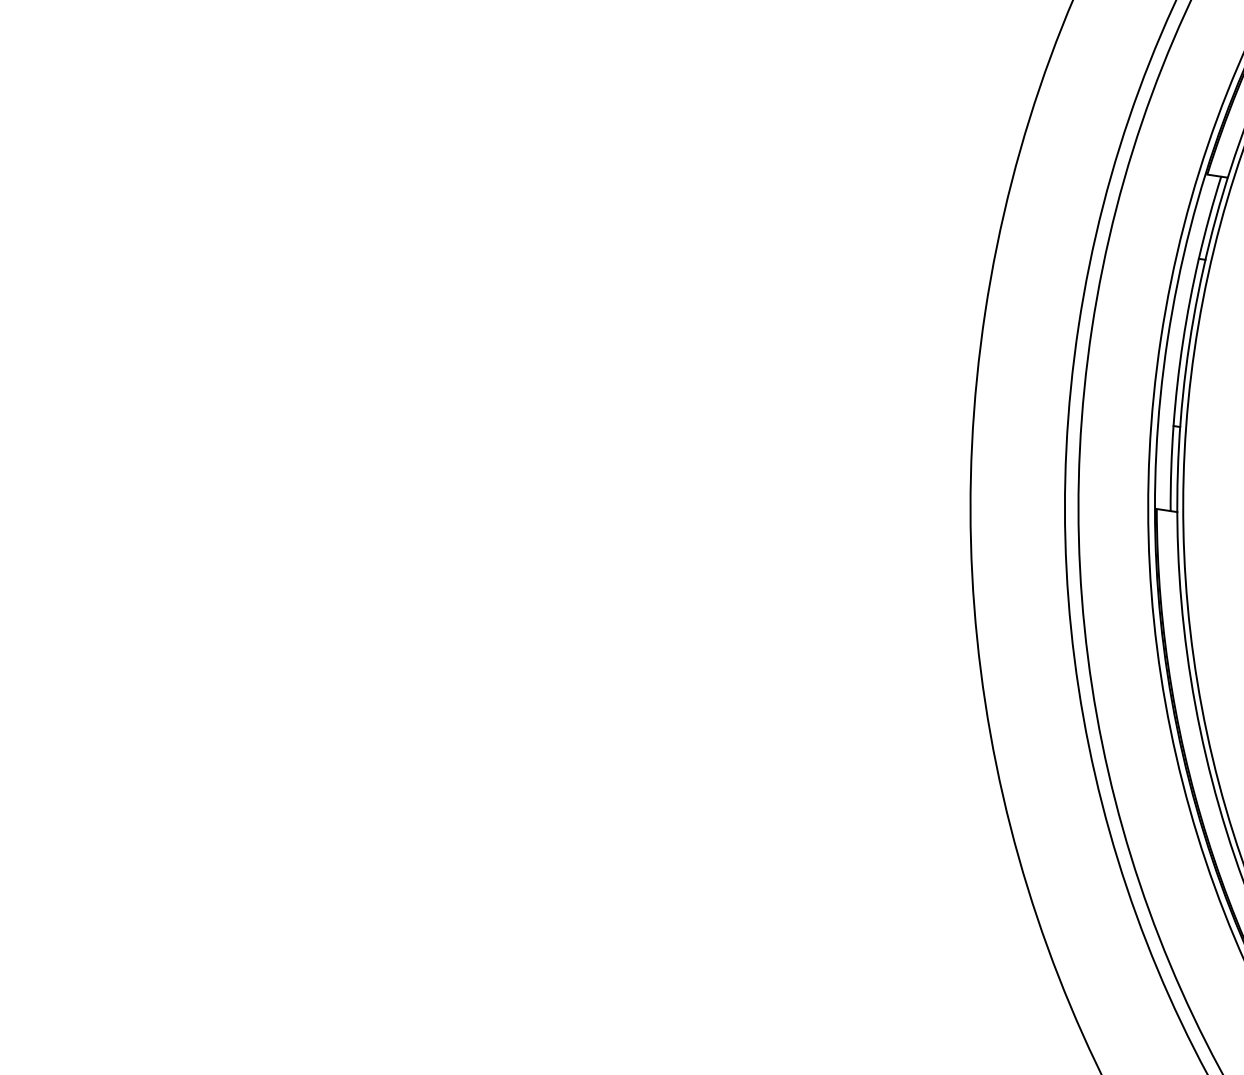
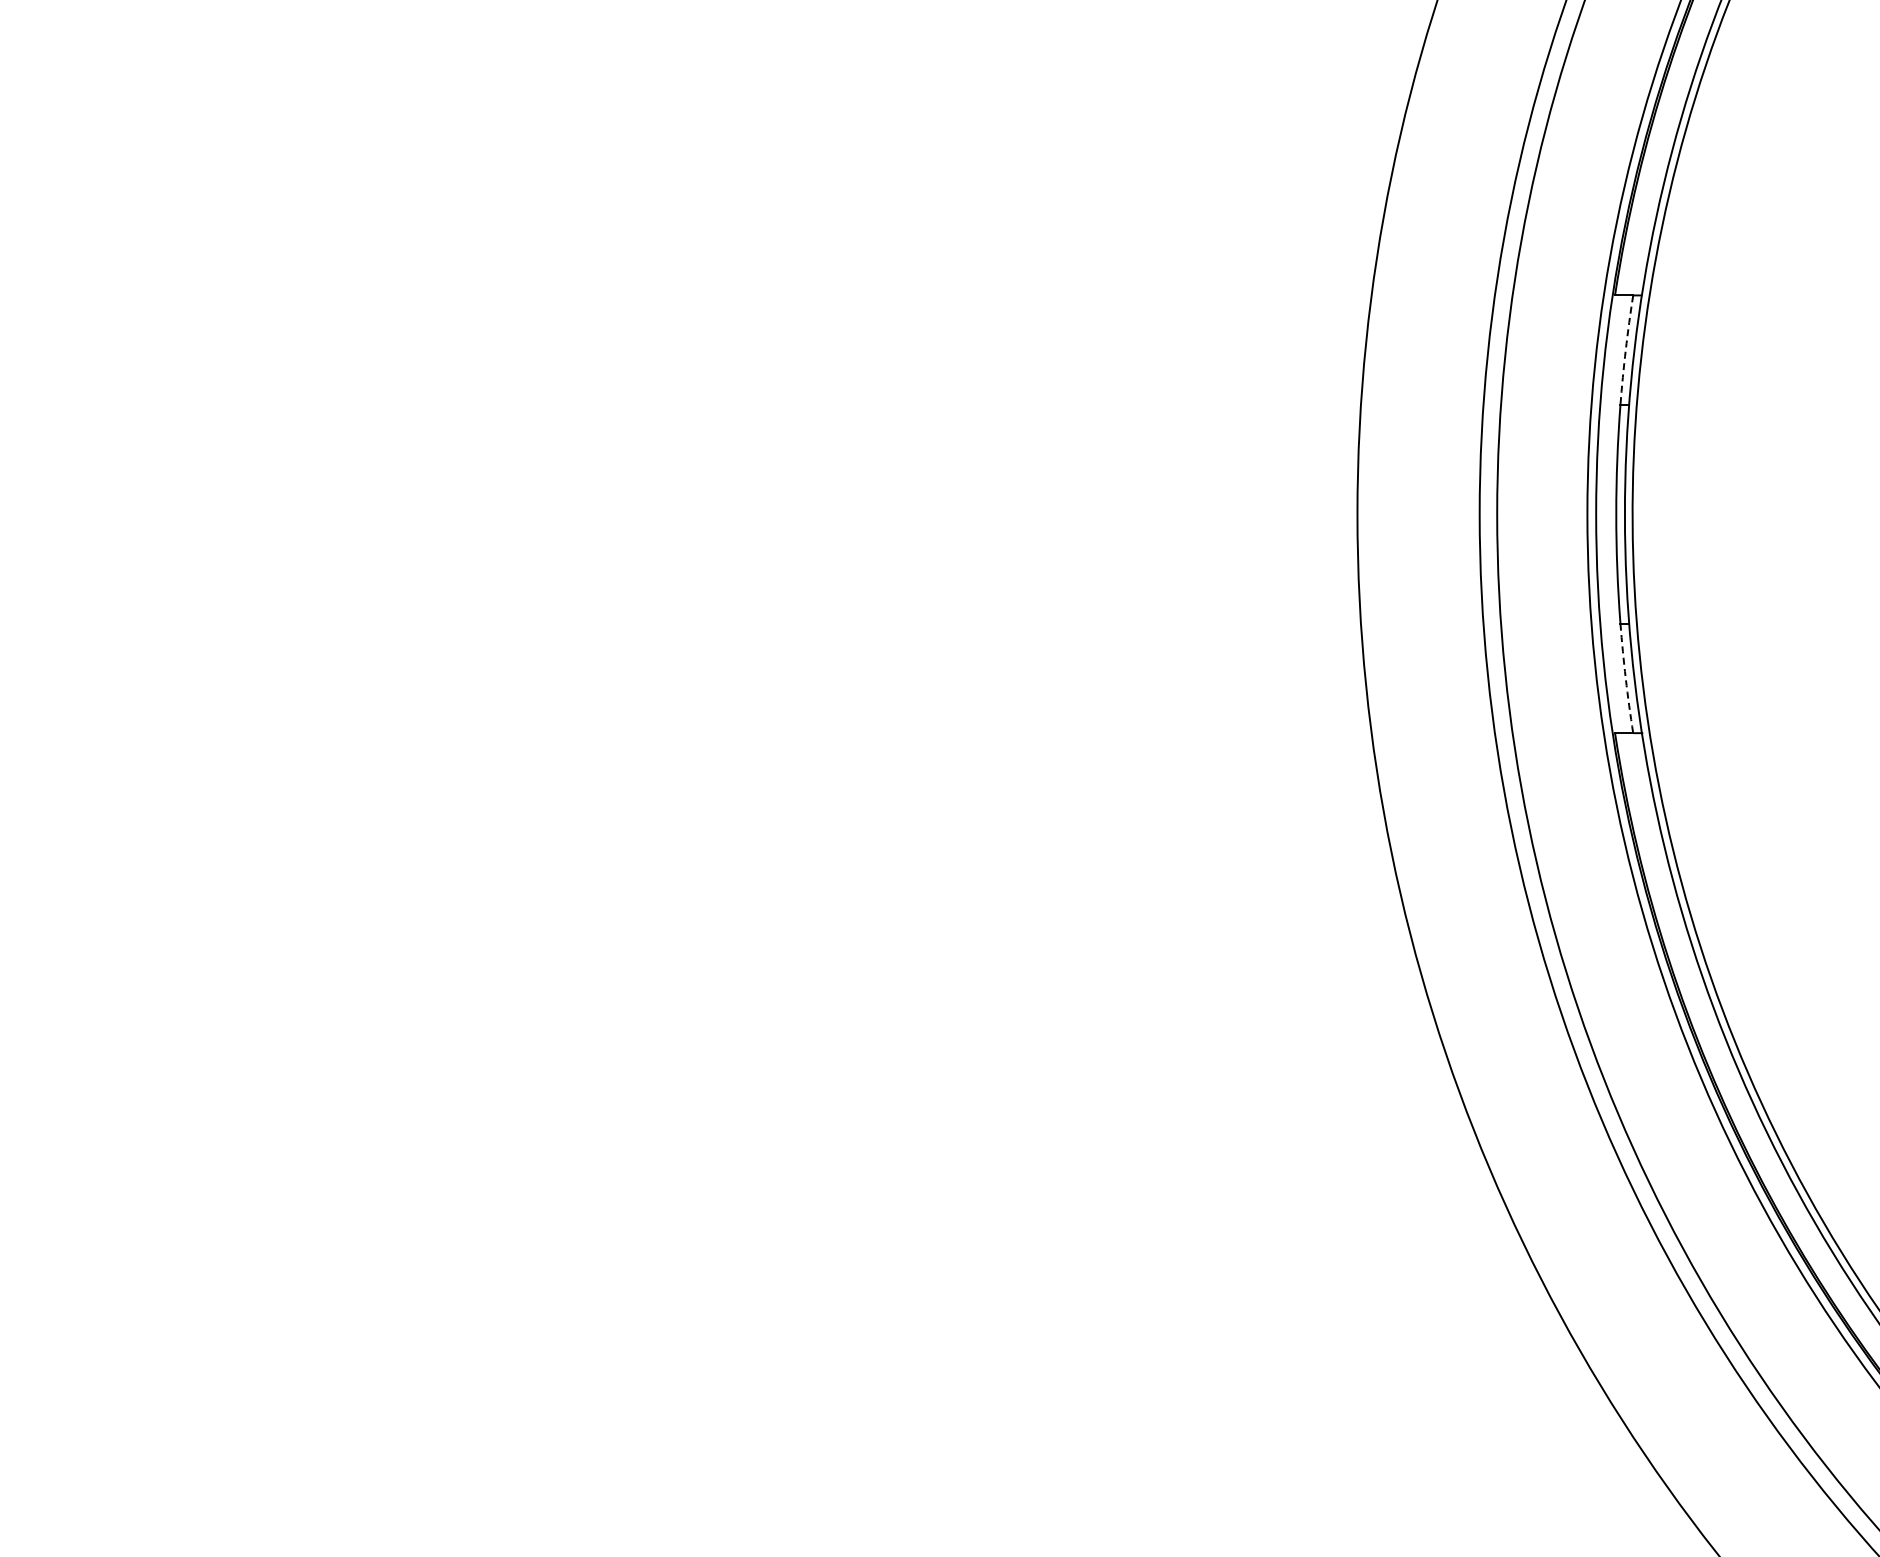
arc: (1208, 217) -> (1625, 350), solid -> dashed
arc: (1171, 468) -> (1625, 678), solid -> dashed

